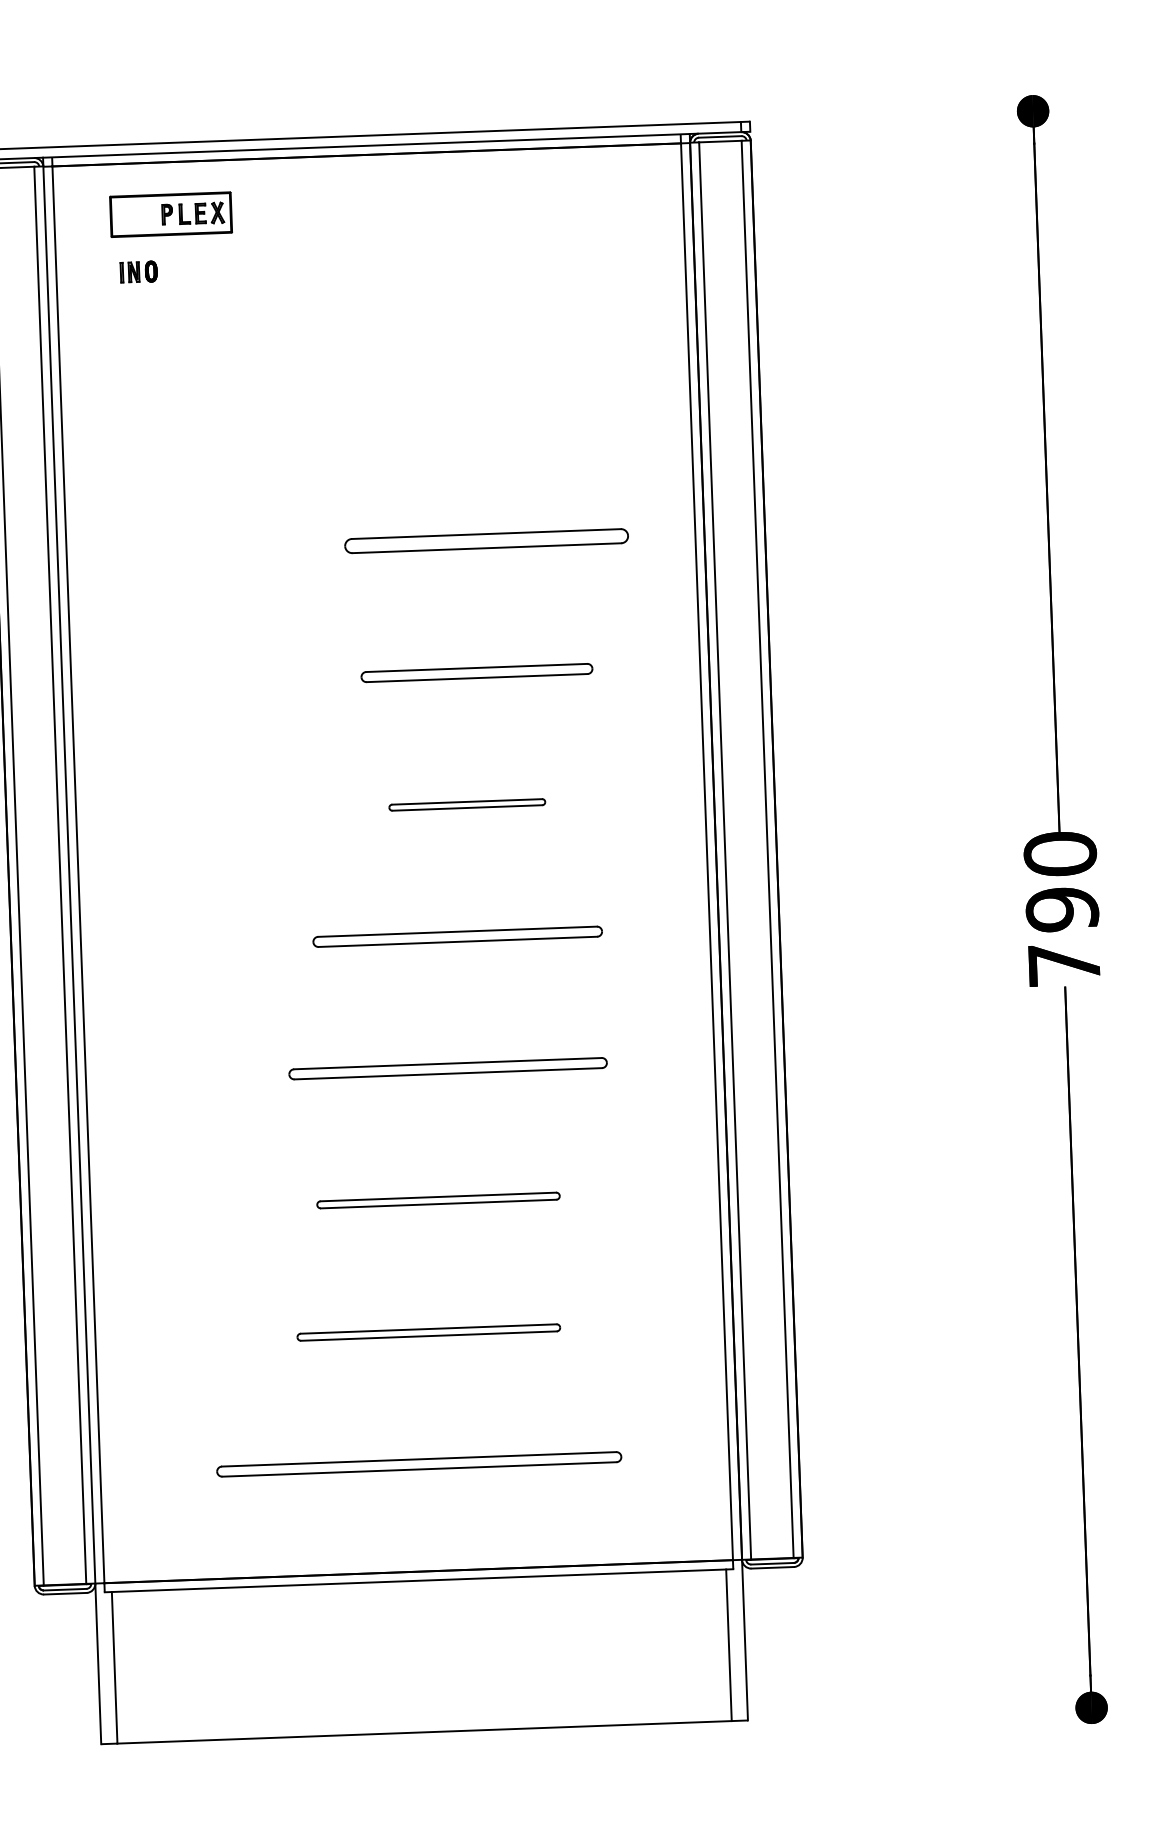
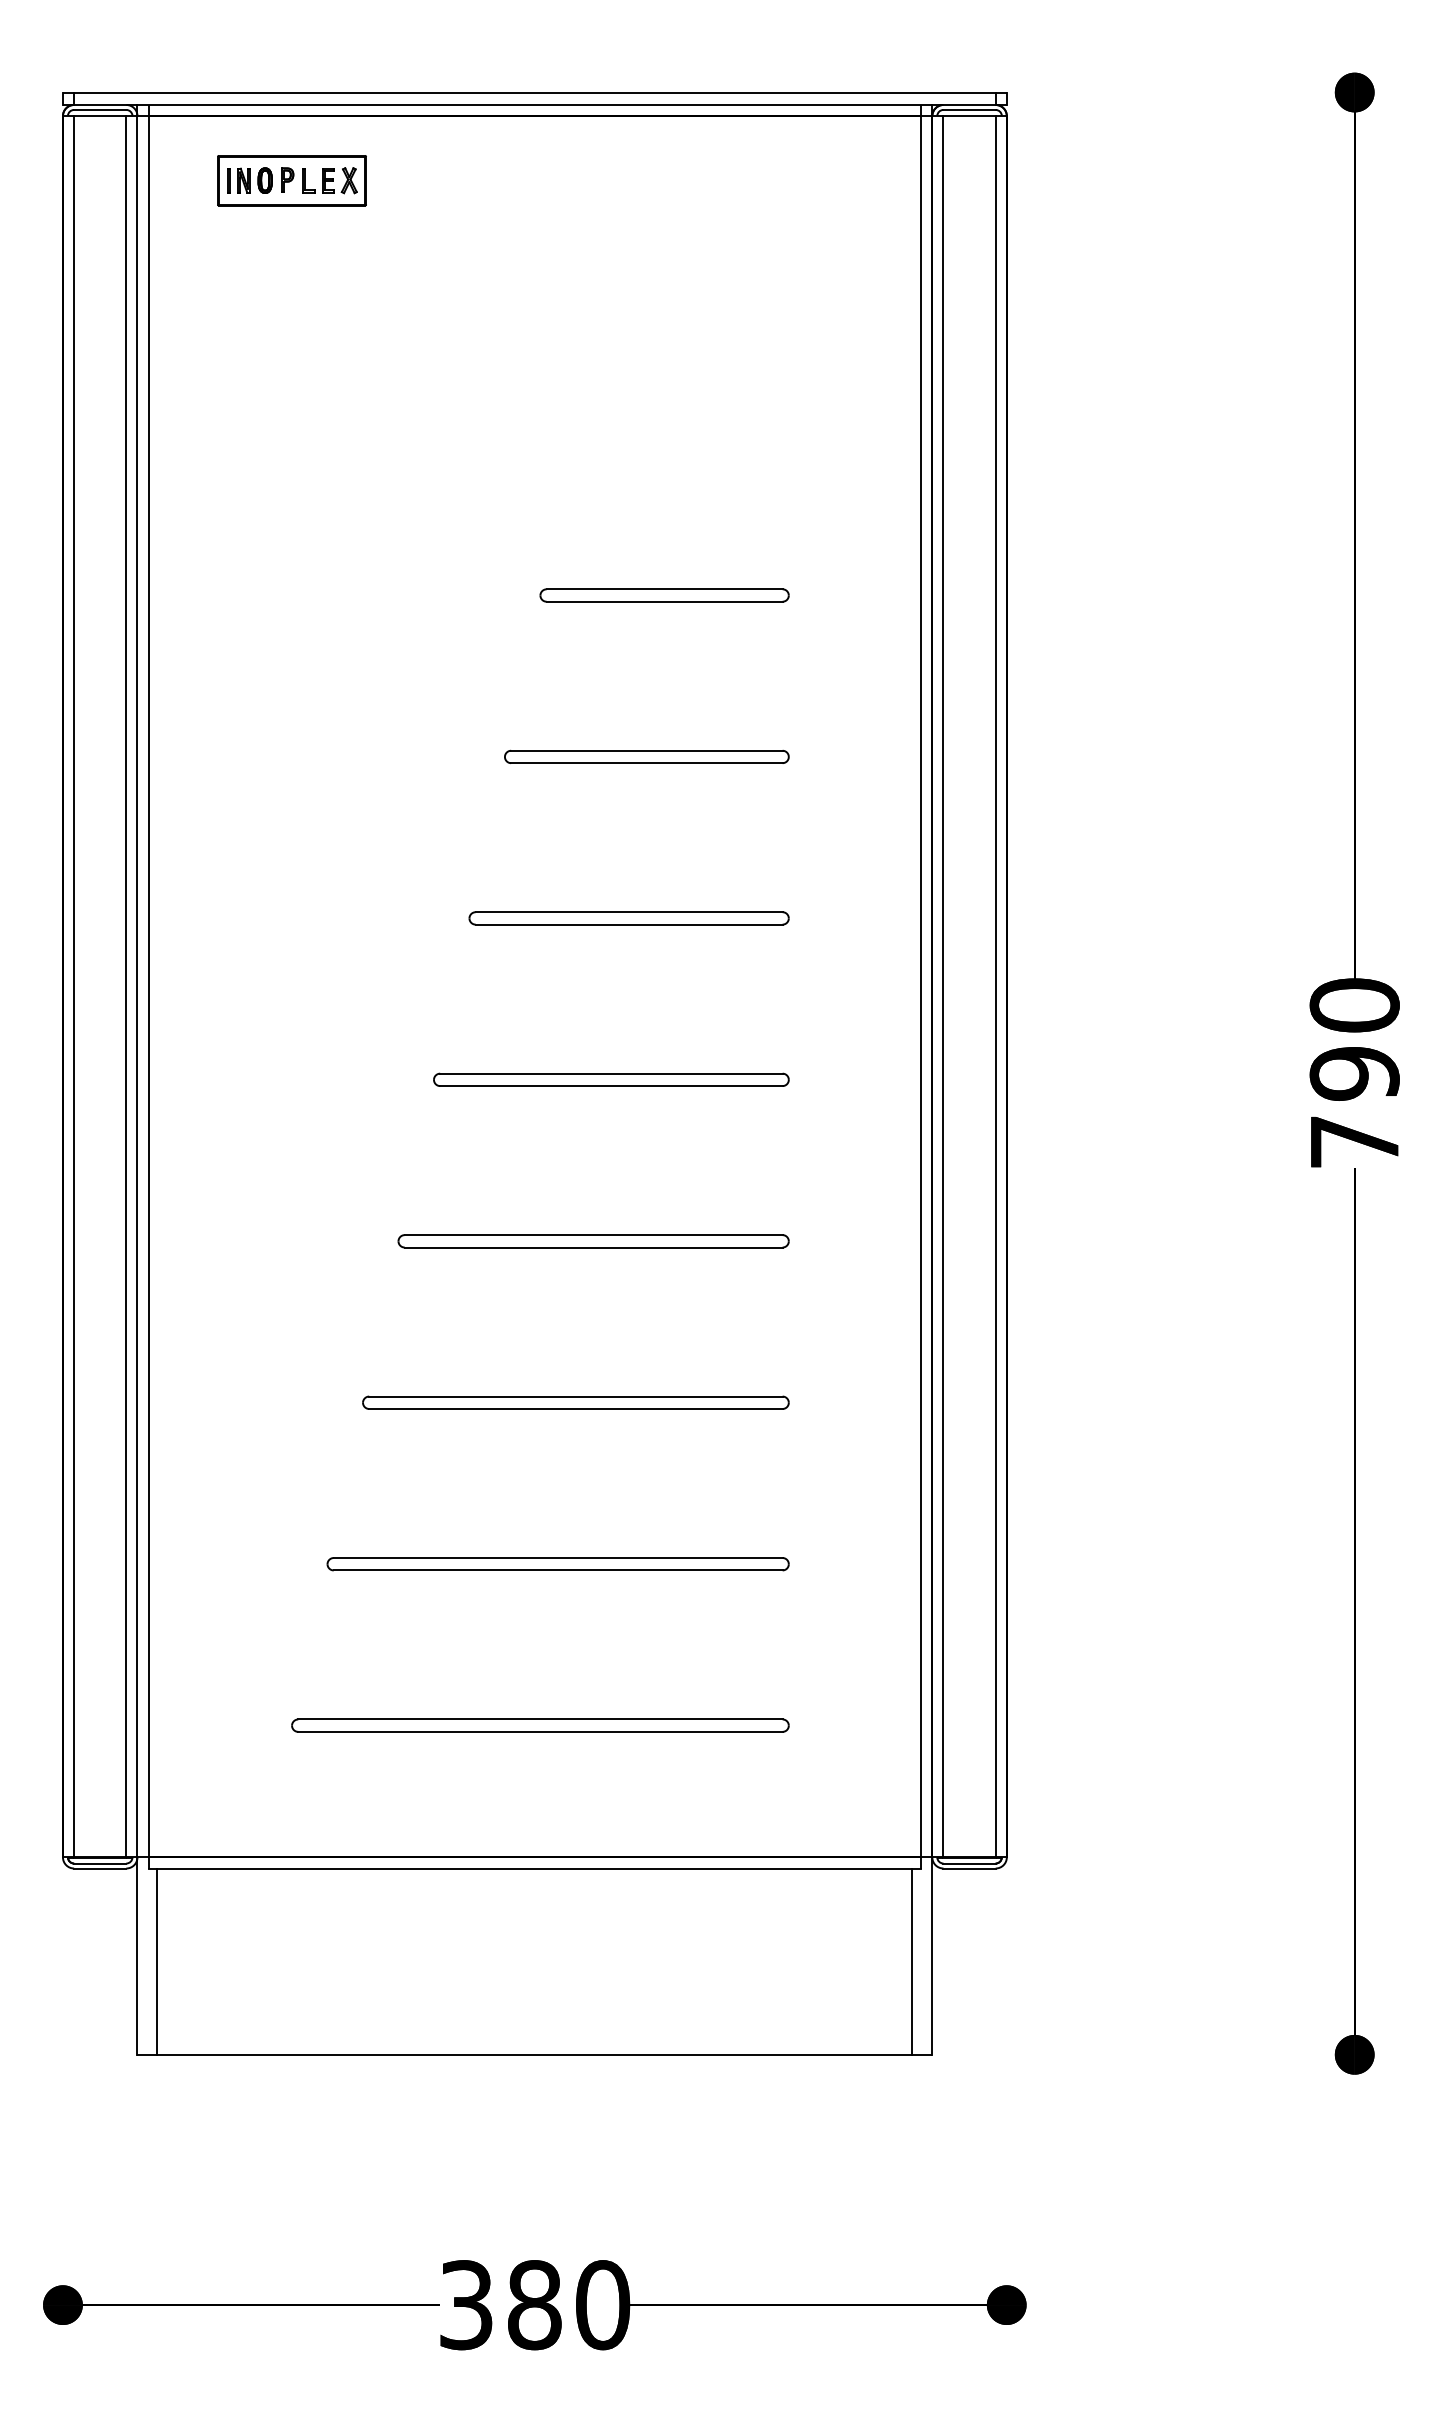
part: (138, 271) -> (249, 180), moved
part: (486, 541) -> (664, 595), size x0.71
part: (466, 804) -> (628, 918), size x1.67
part: (438, 1200) -> (575, 1402), size x1.43
part: (428, 1332) -> (557, 1564), size x1.43

